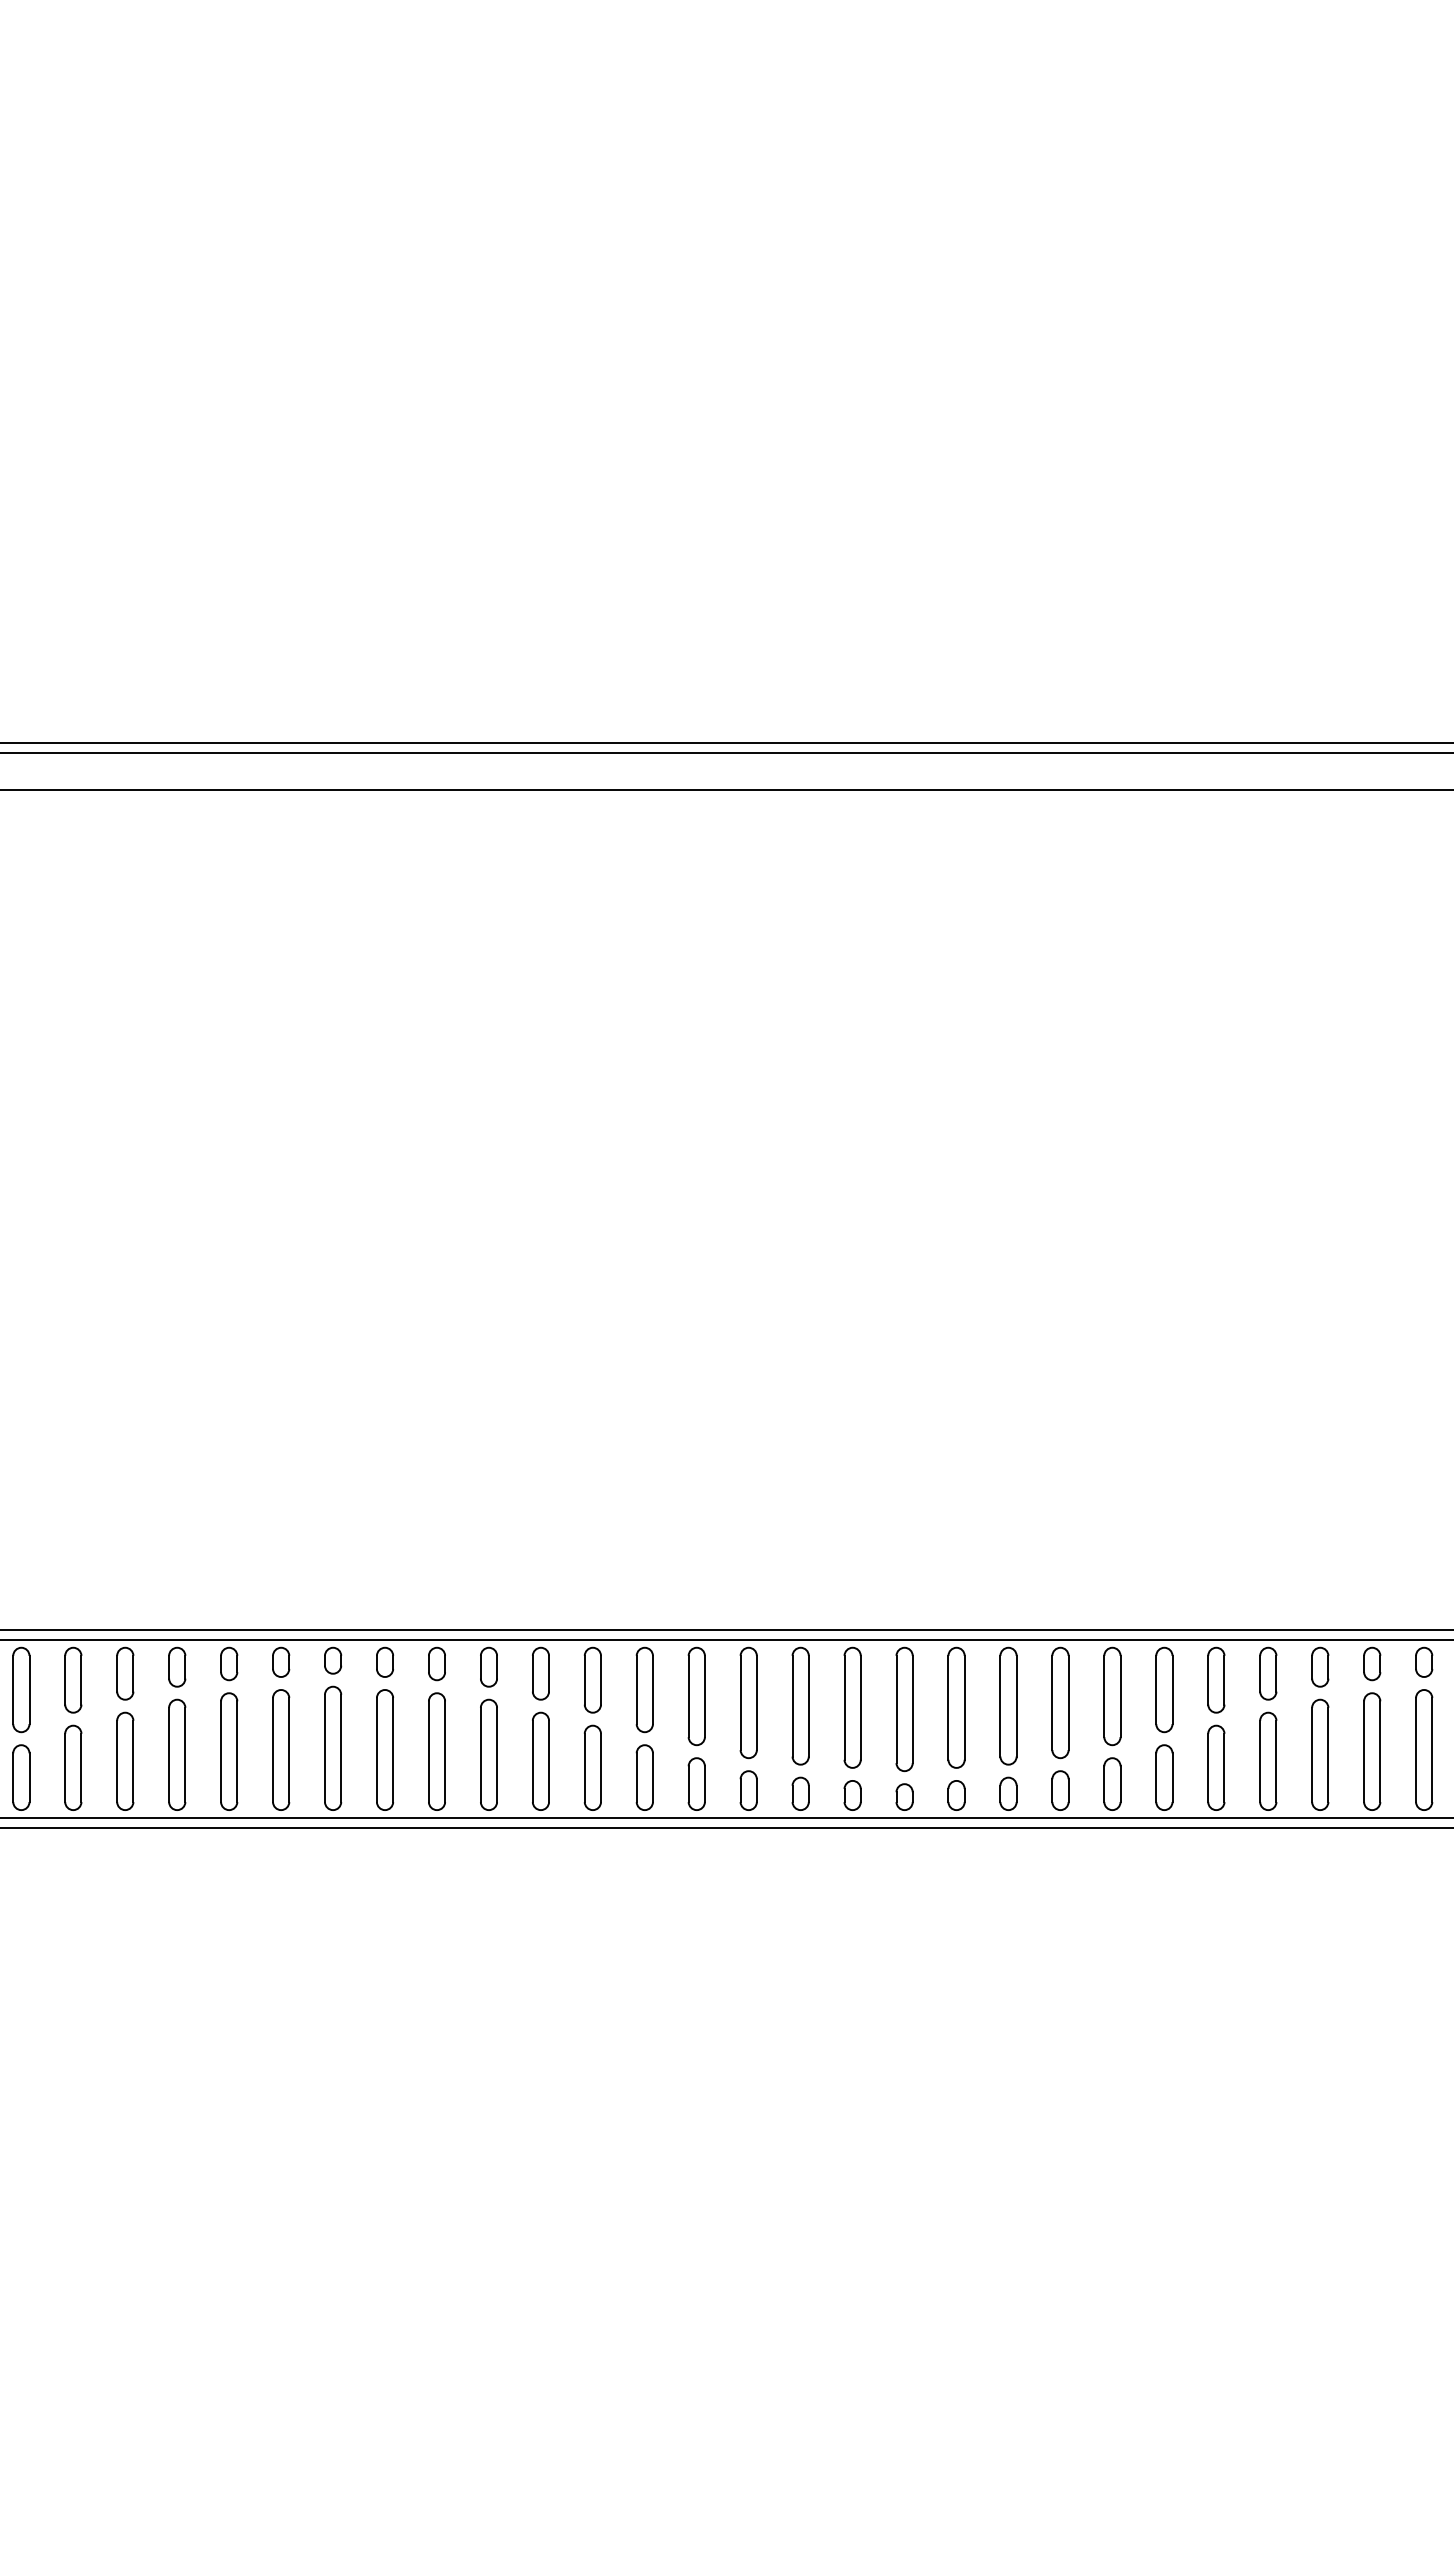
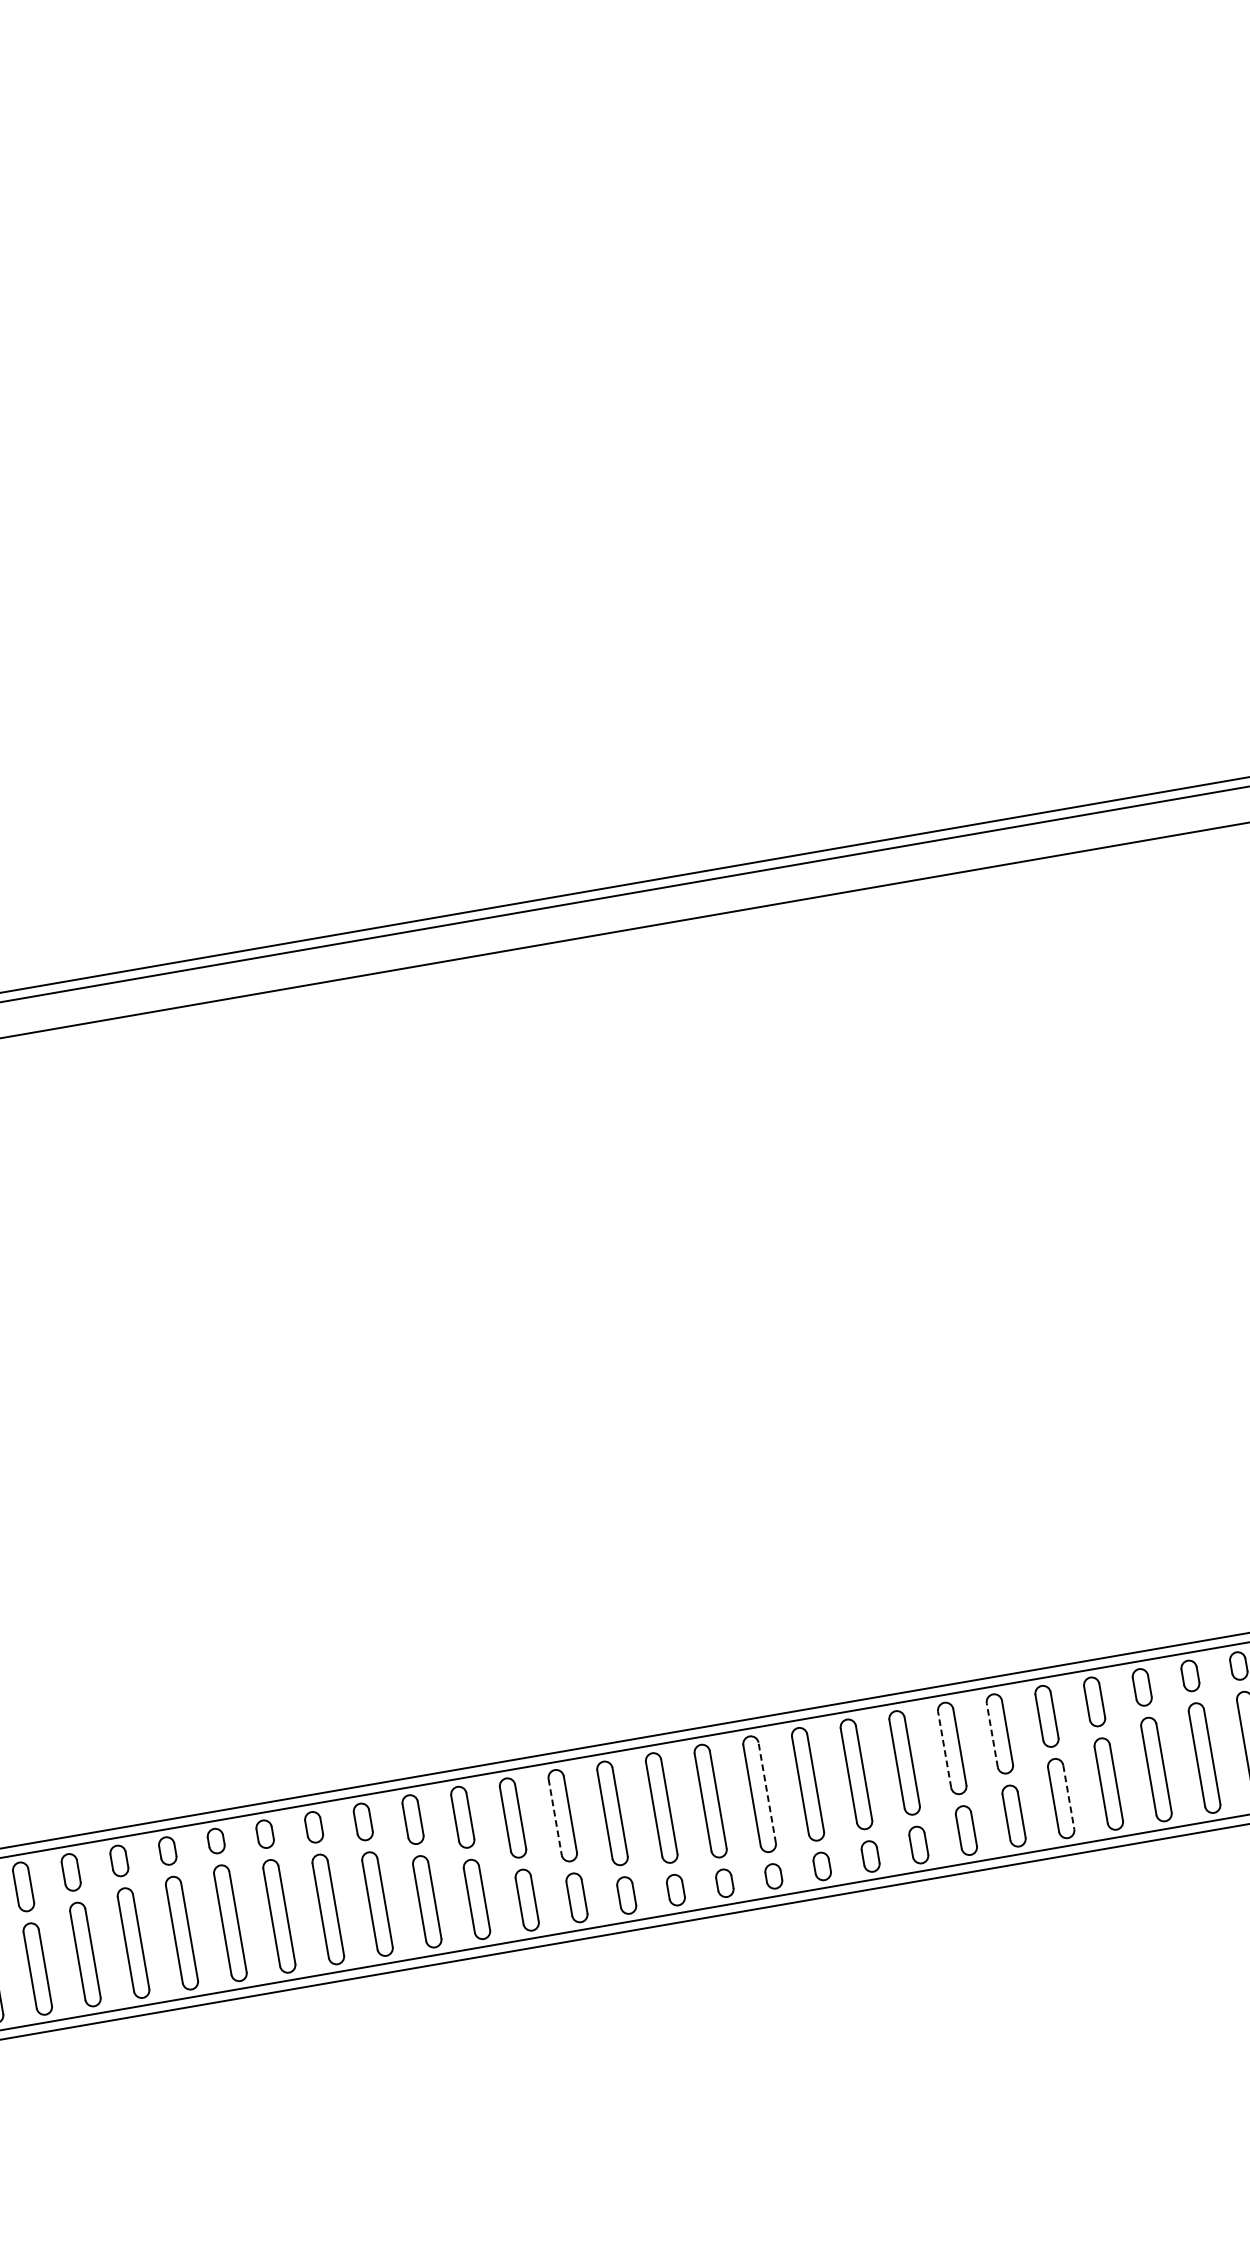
line: (1156, 1689) -> (992, 1734), solid -> dashed
line: (688, 1696) -> (555, 1817), solid -> dashed
line: (1104, 1696) -> (944, 1749), solid -> dashed
line: (912, 1709) -> (767, 1792), solid -> dashed
line: (1224, 1768) -> (1068, 1797), solid -> dashed

